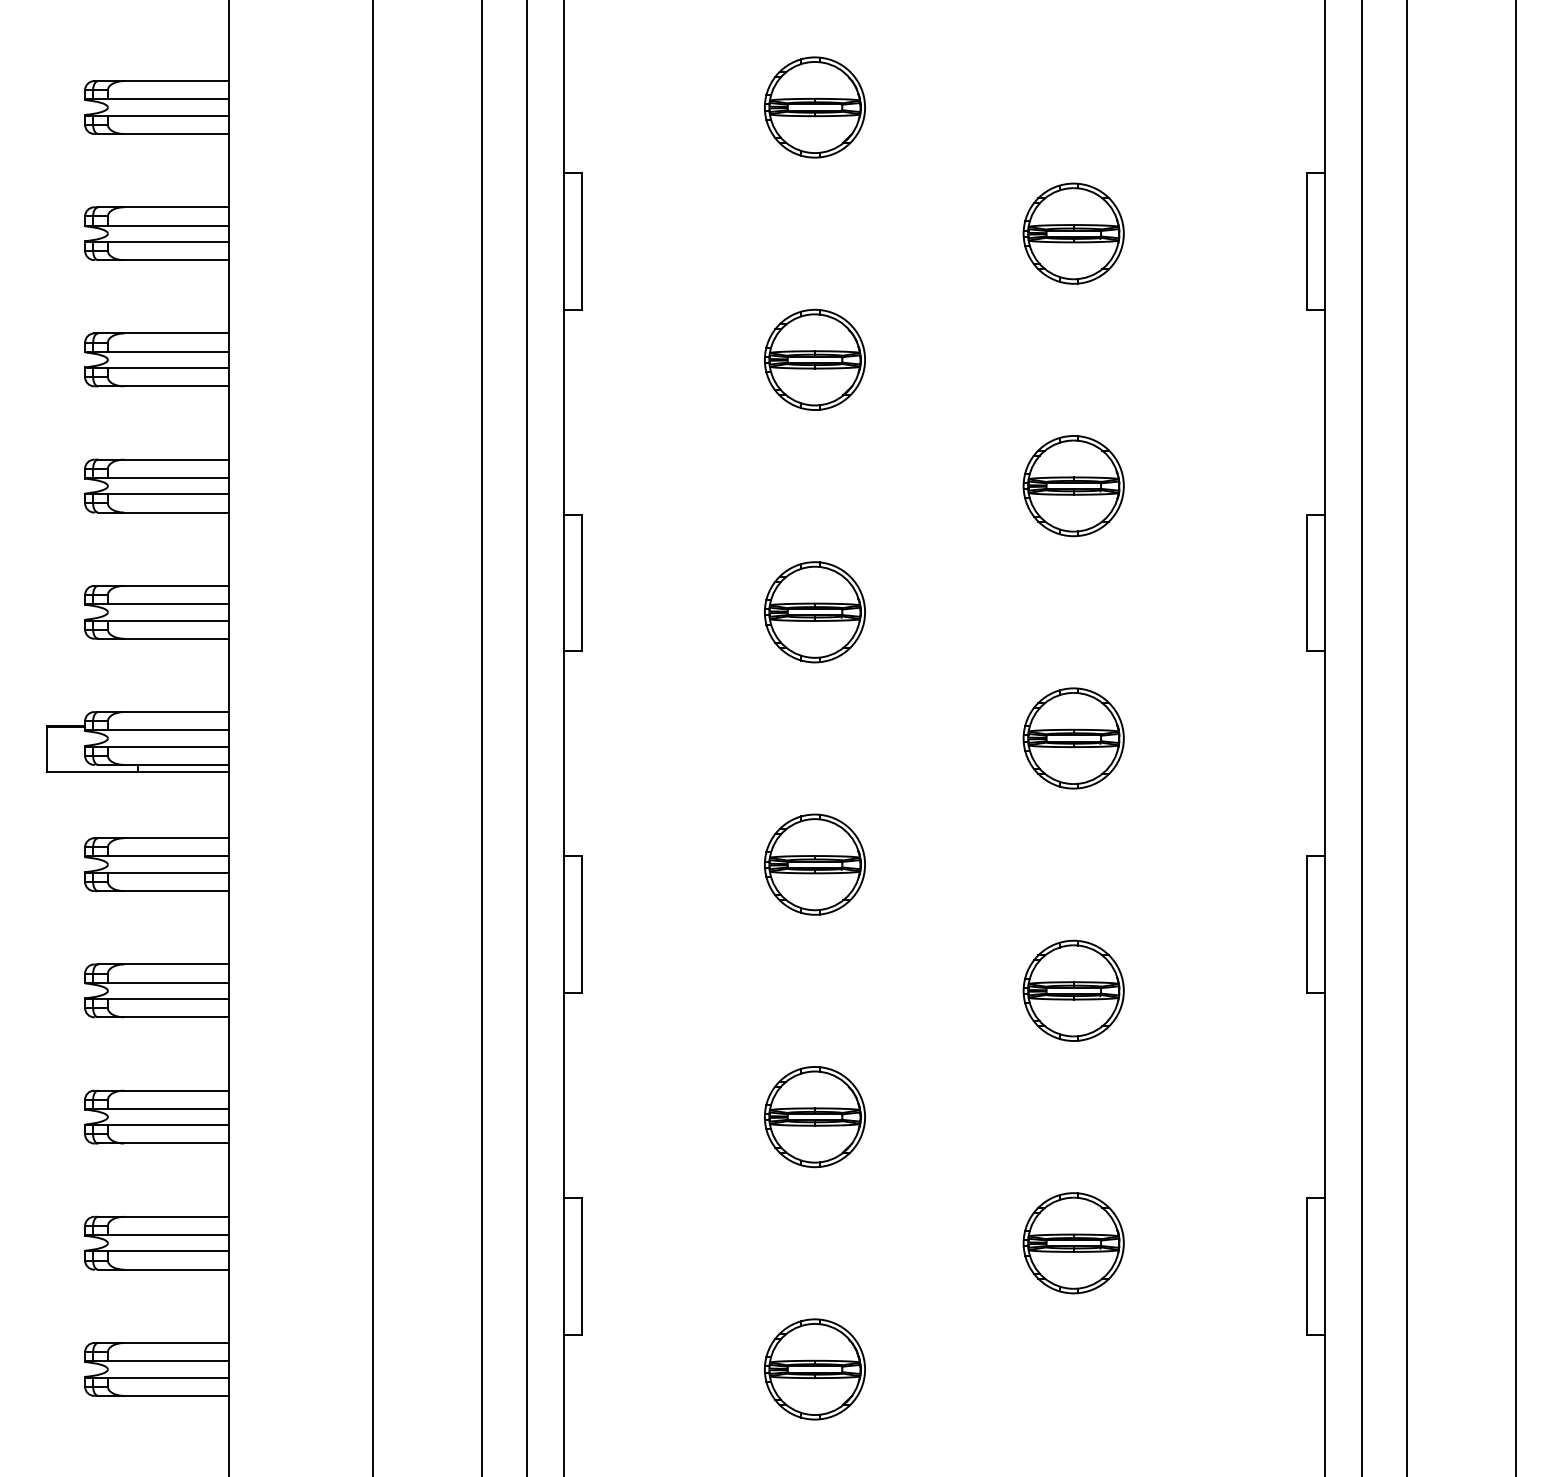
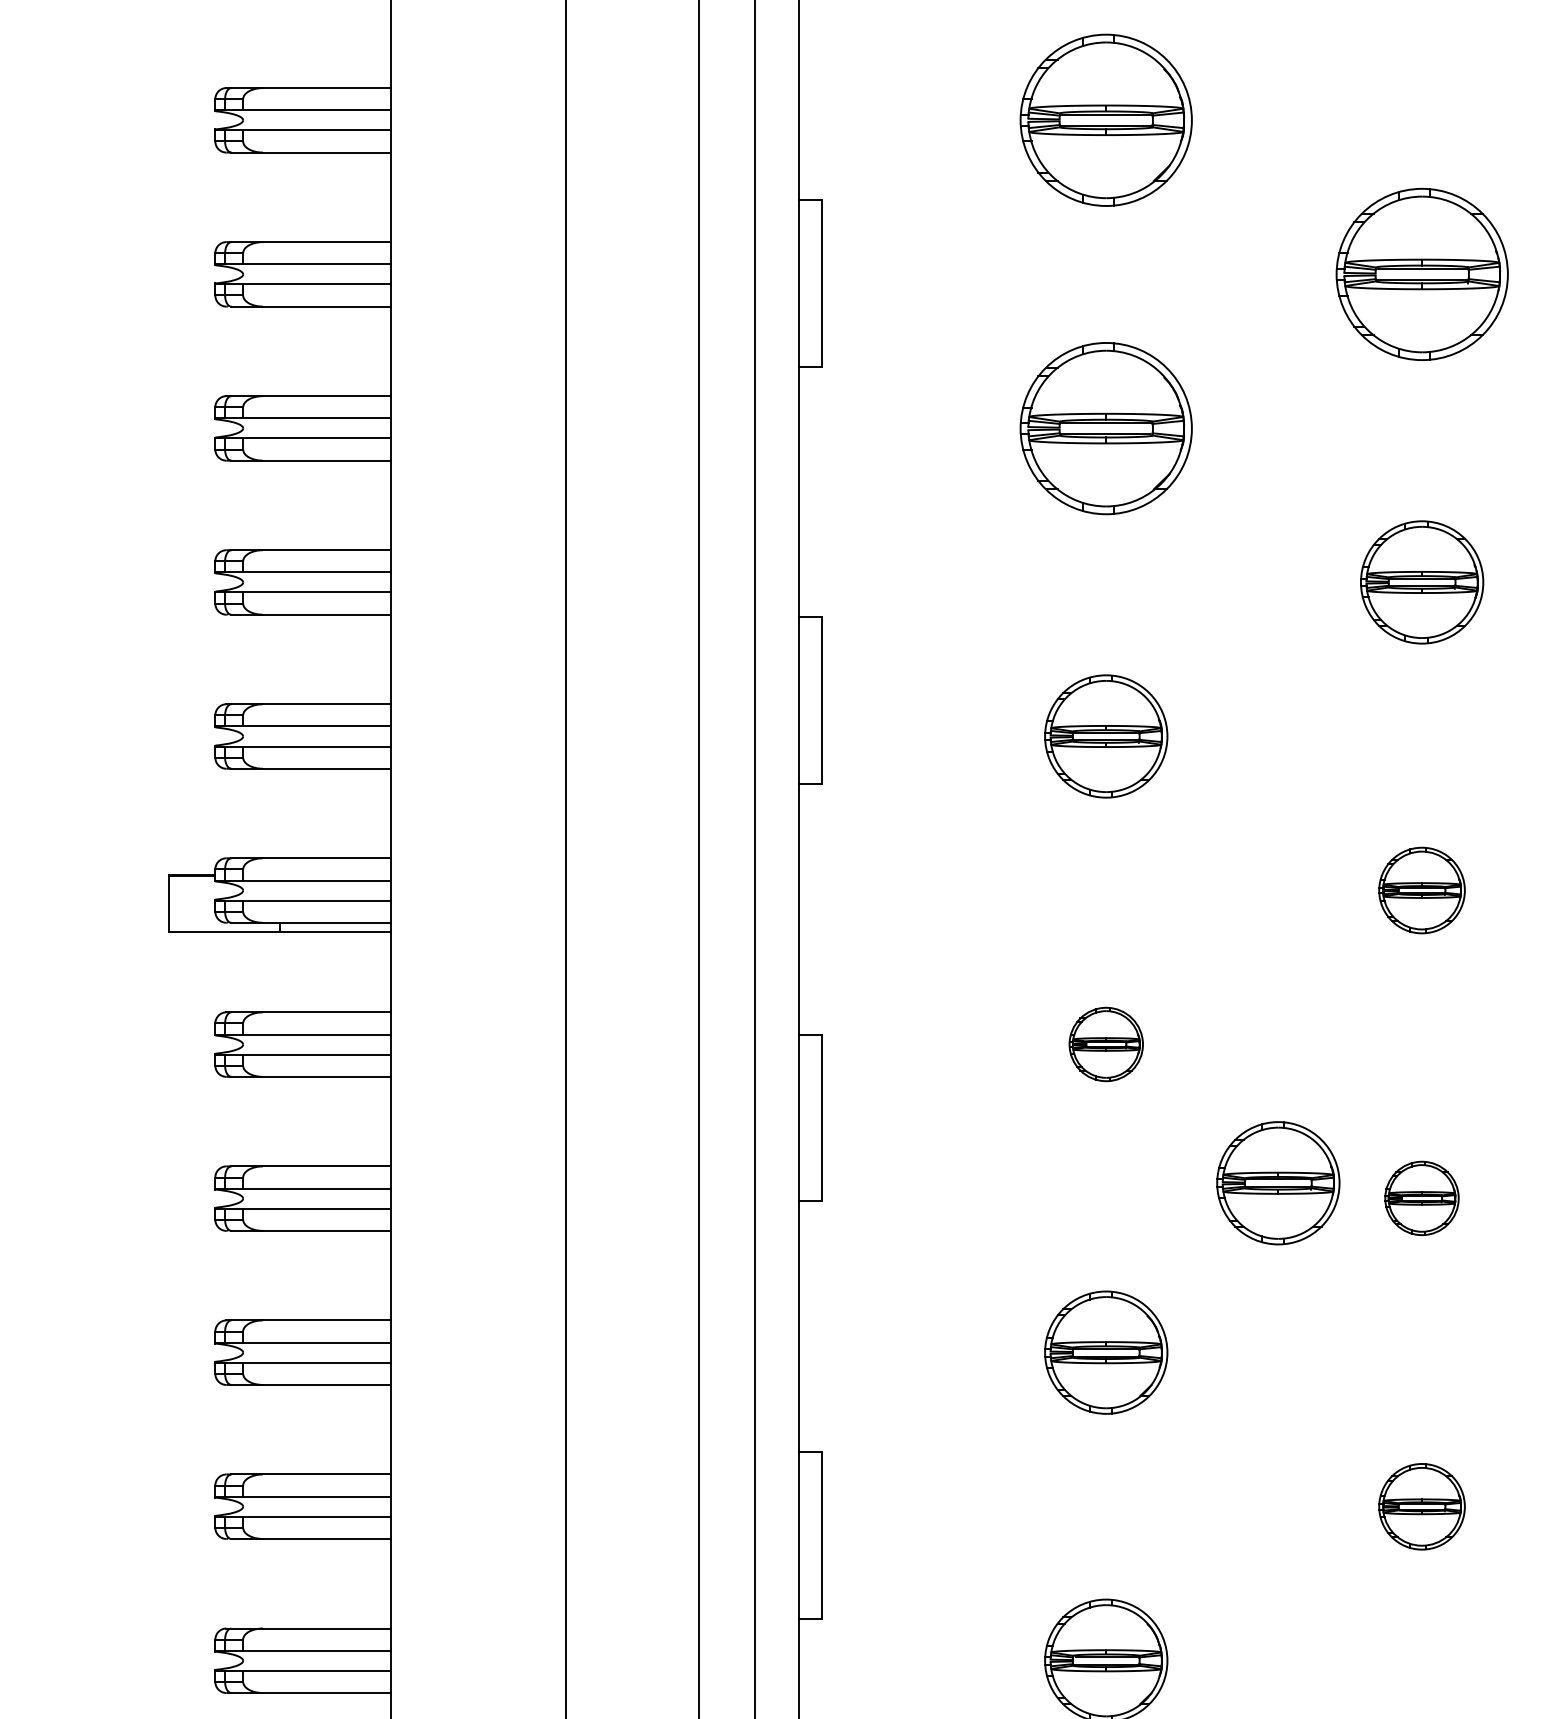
part: (814, 107) -> (1105, 120), size x1.4
part: (1073, 233) -> (1421, 274), size x1.4
part: (814, 359) -> (1105, 427), size x1.4
part: (1073, 738) -> (1421, 890), size x0.7
part: (814, 864) -> (1105, 1044), size x0.6
part: (955, 978) -> (1277, 1183), added
part: (1073, 990) -> (1421, 1198), size x0.6
part: (1073, 1243) -> (1421, 1507), size x0.7

